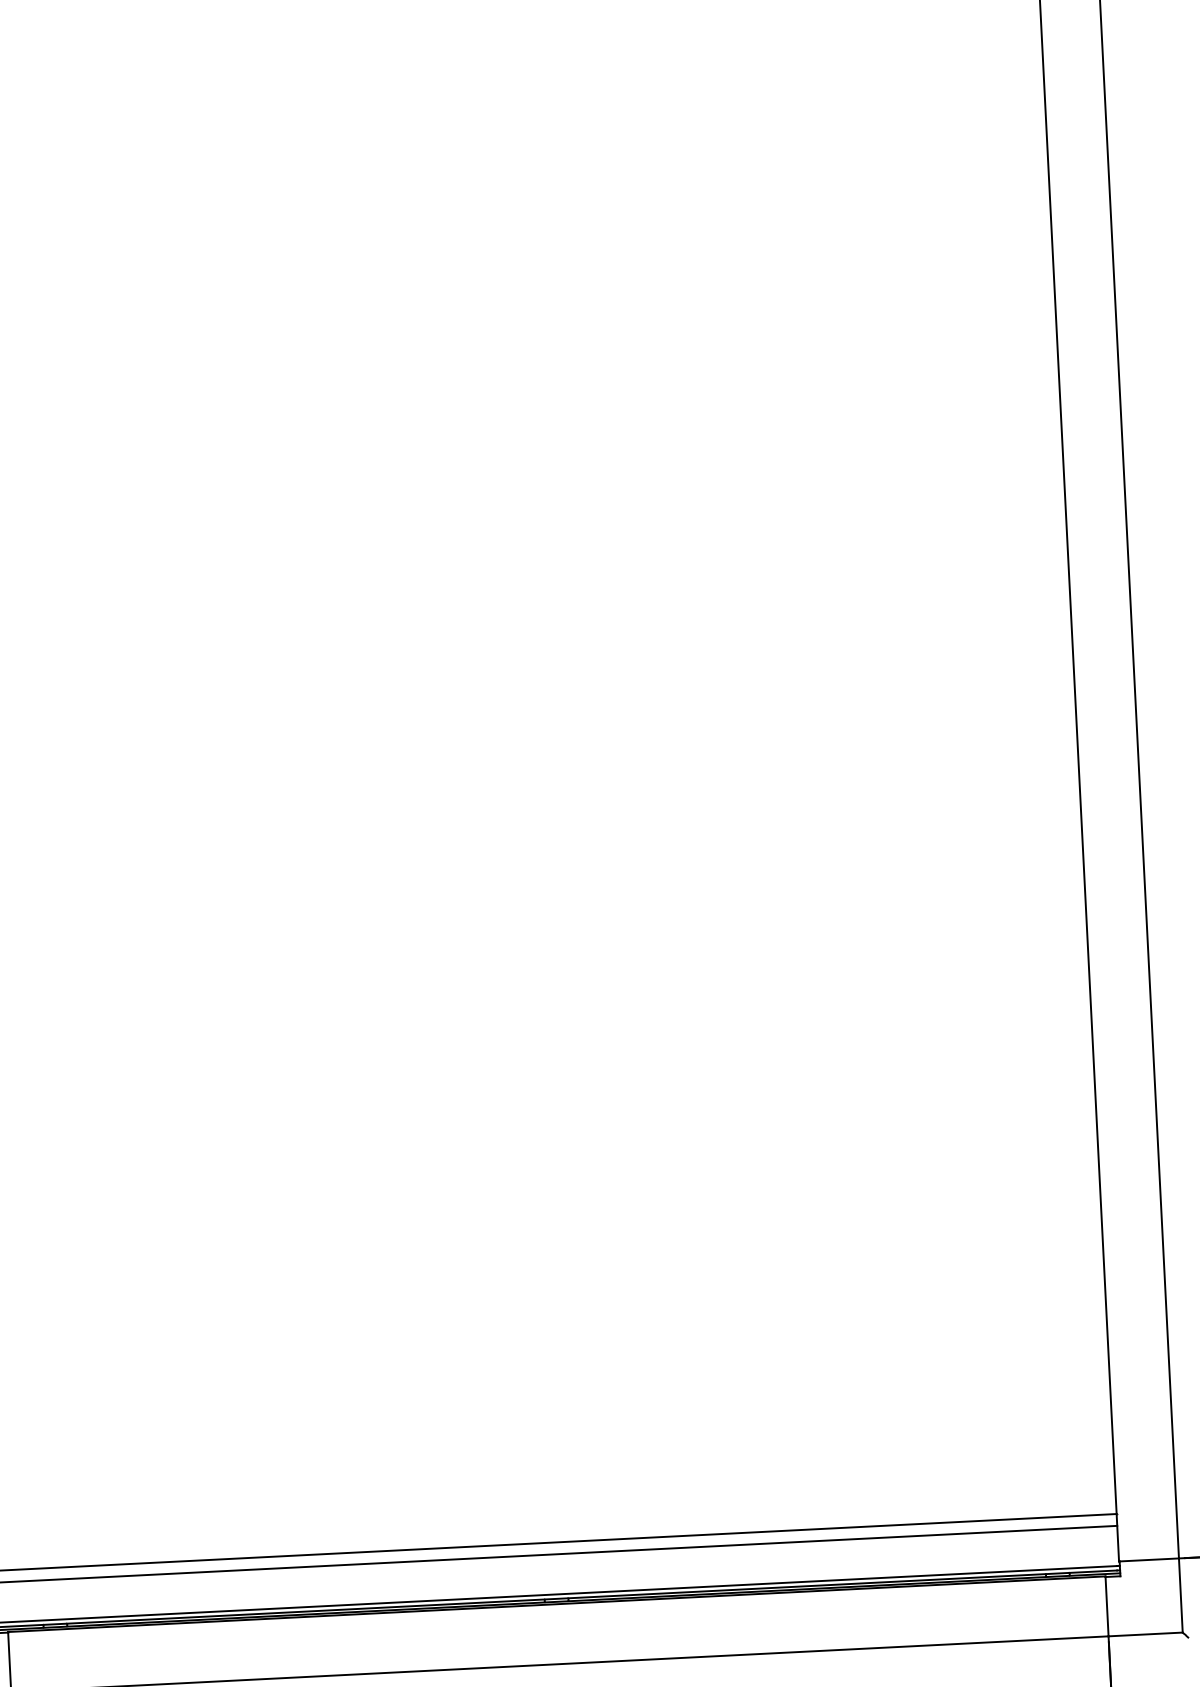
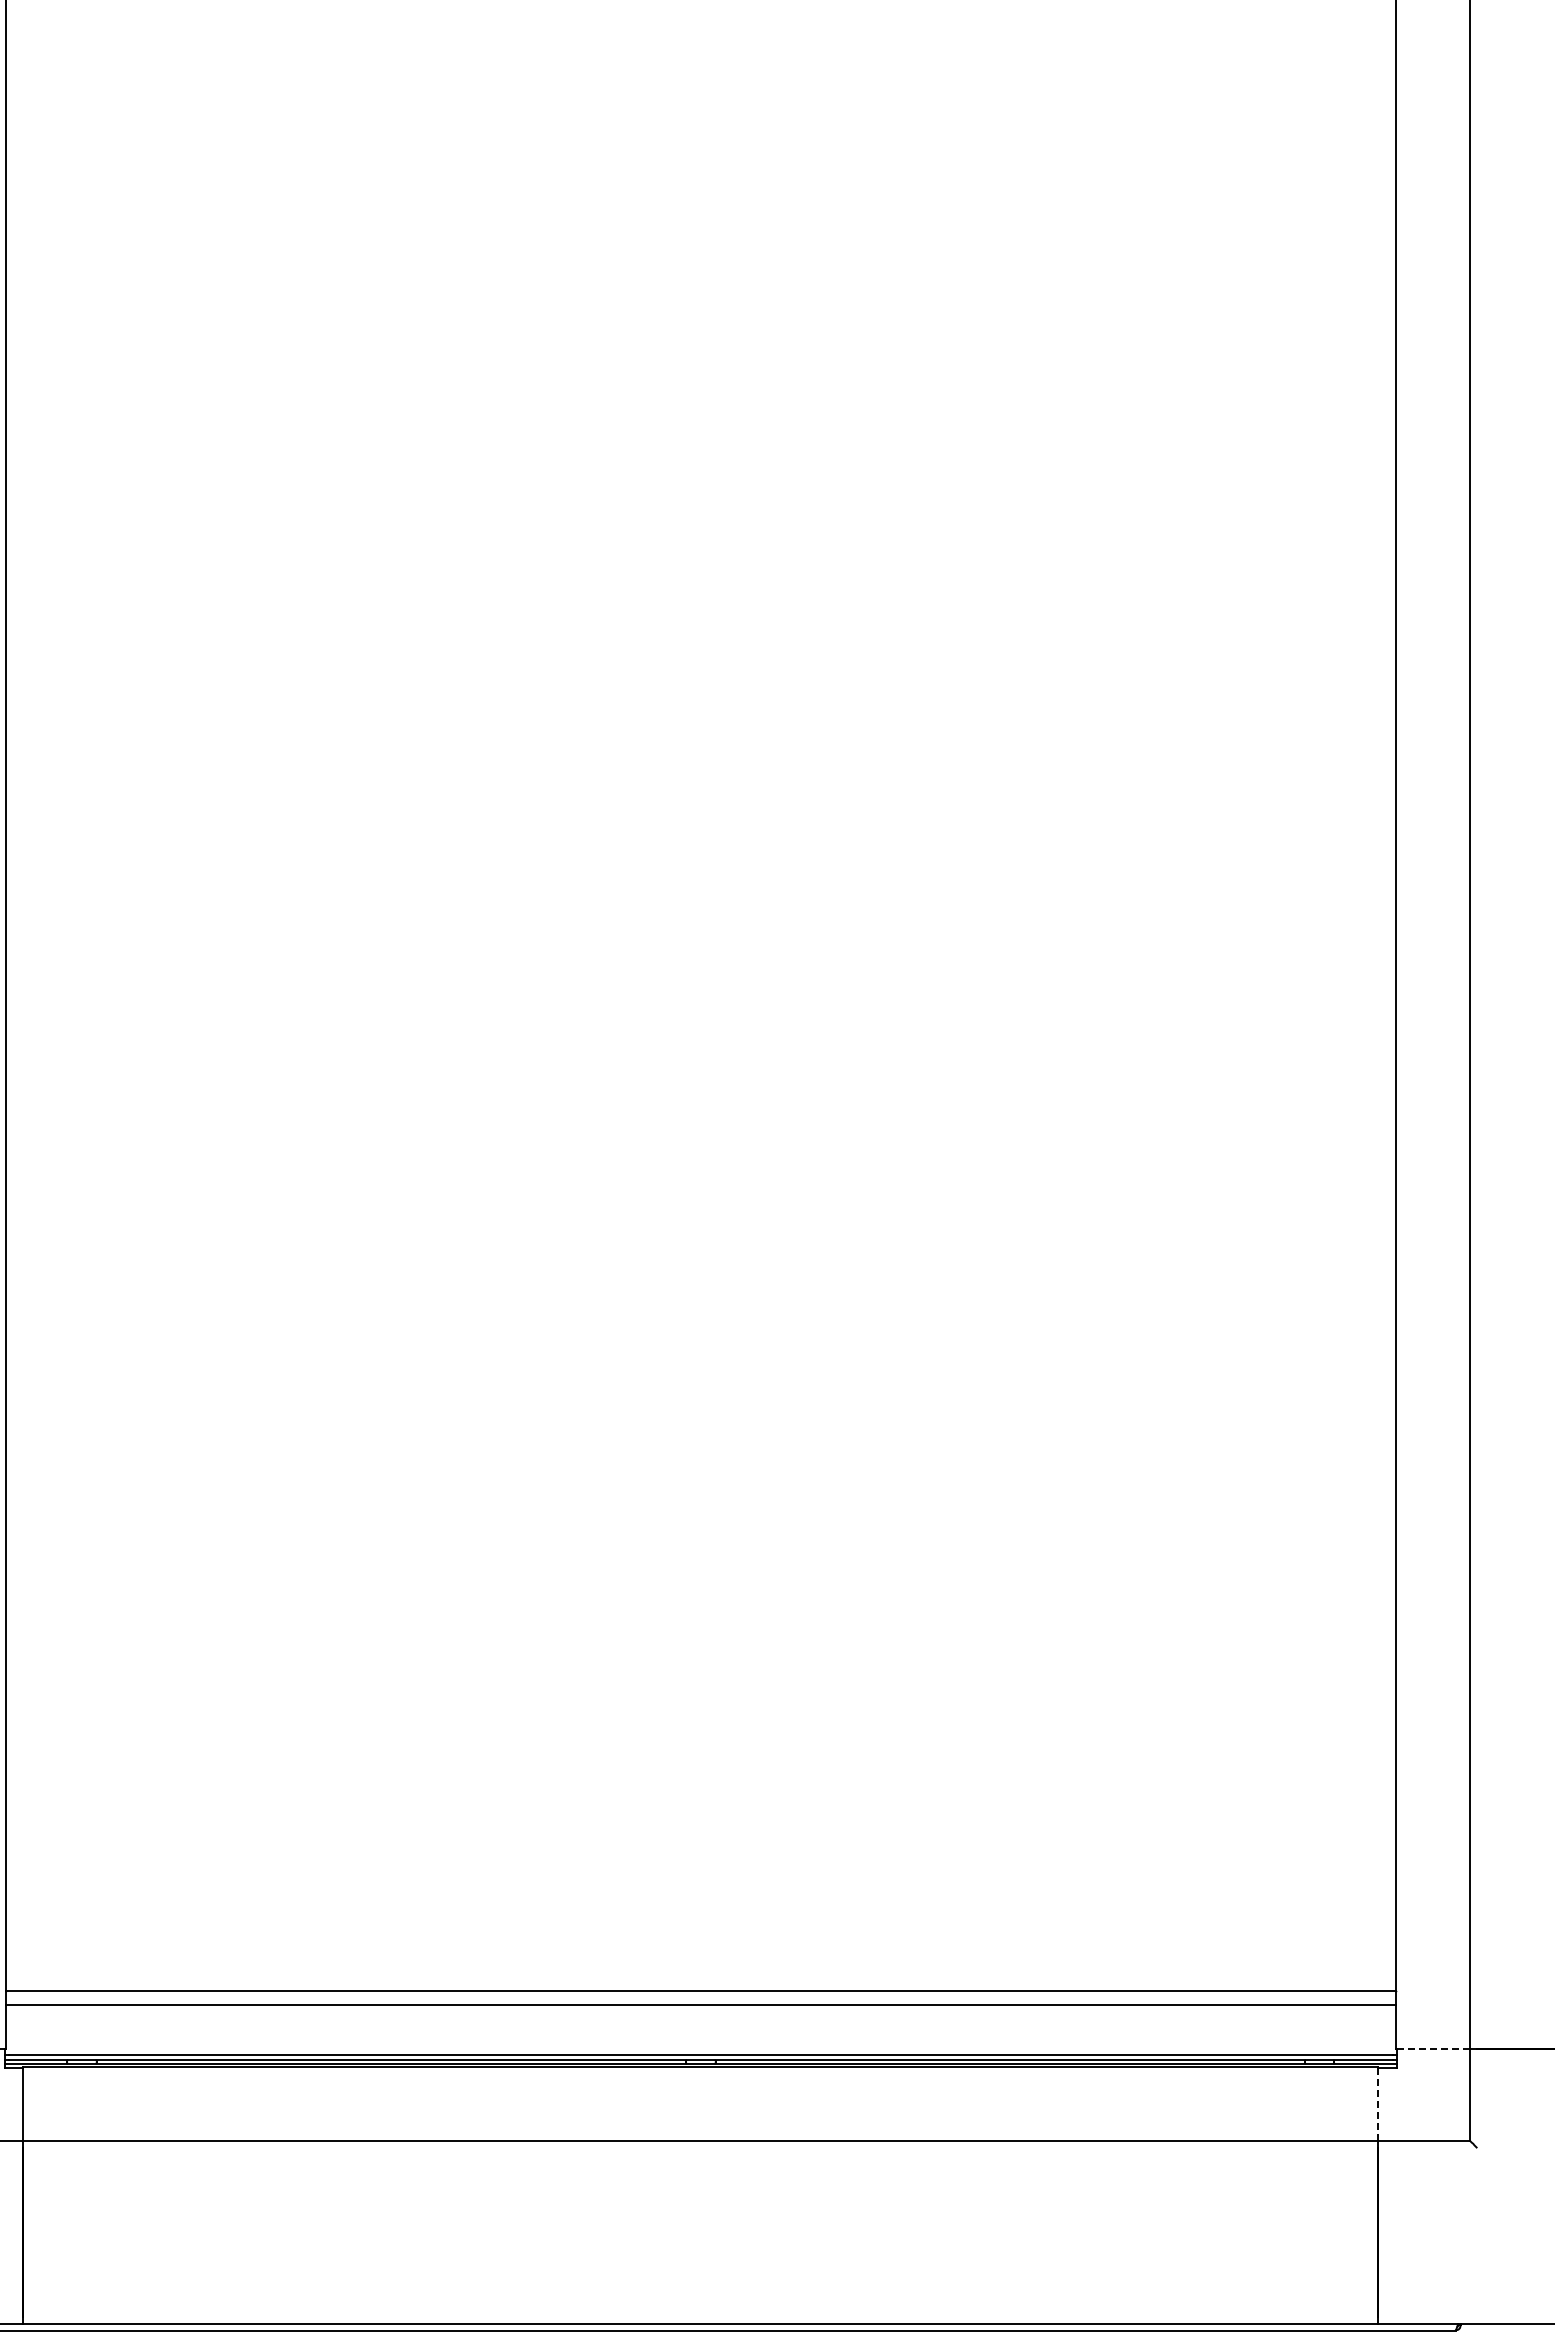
line: (1149, 1560) -> (1433, 2049), solid -> dashed
line: (1107, 1606) -> (1378, 2104), solid -> dashed

